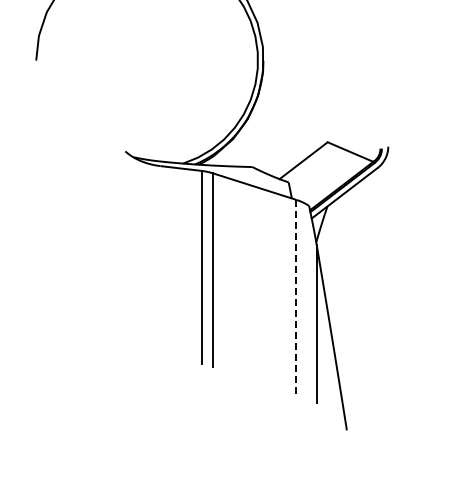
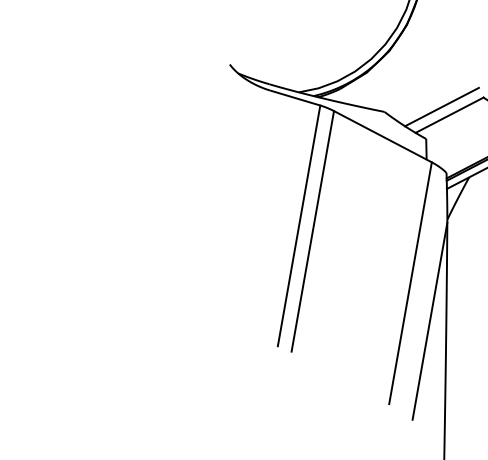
line: (296, 155) -> (441, 107), added
line: (296, 296) -> (410, 282), dashed -> solid

